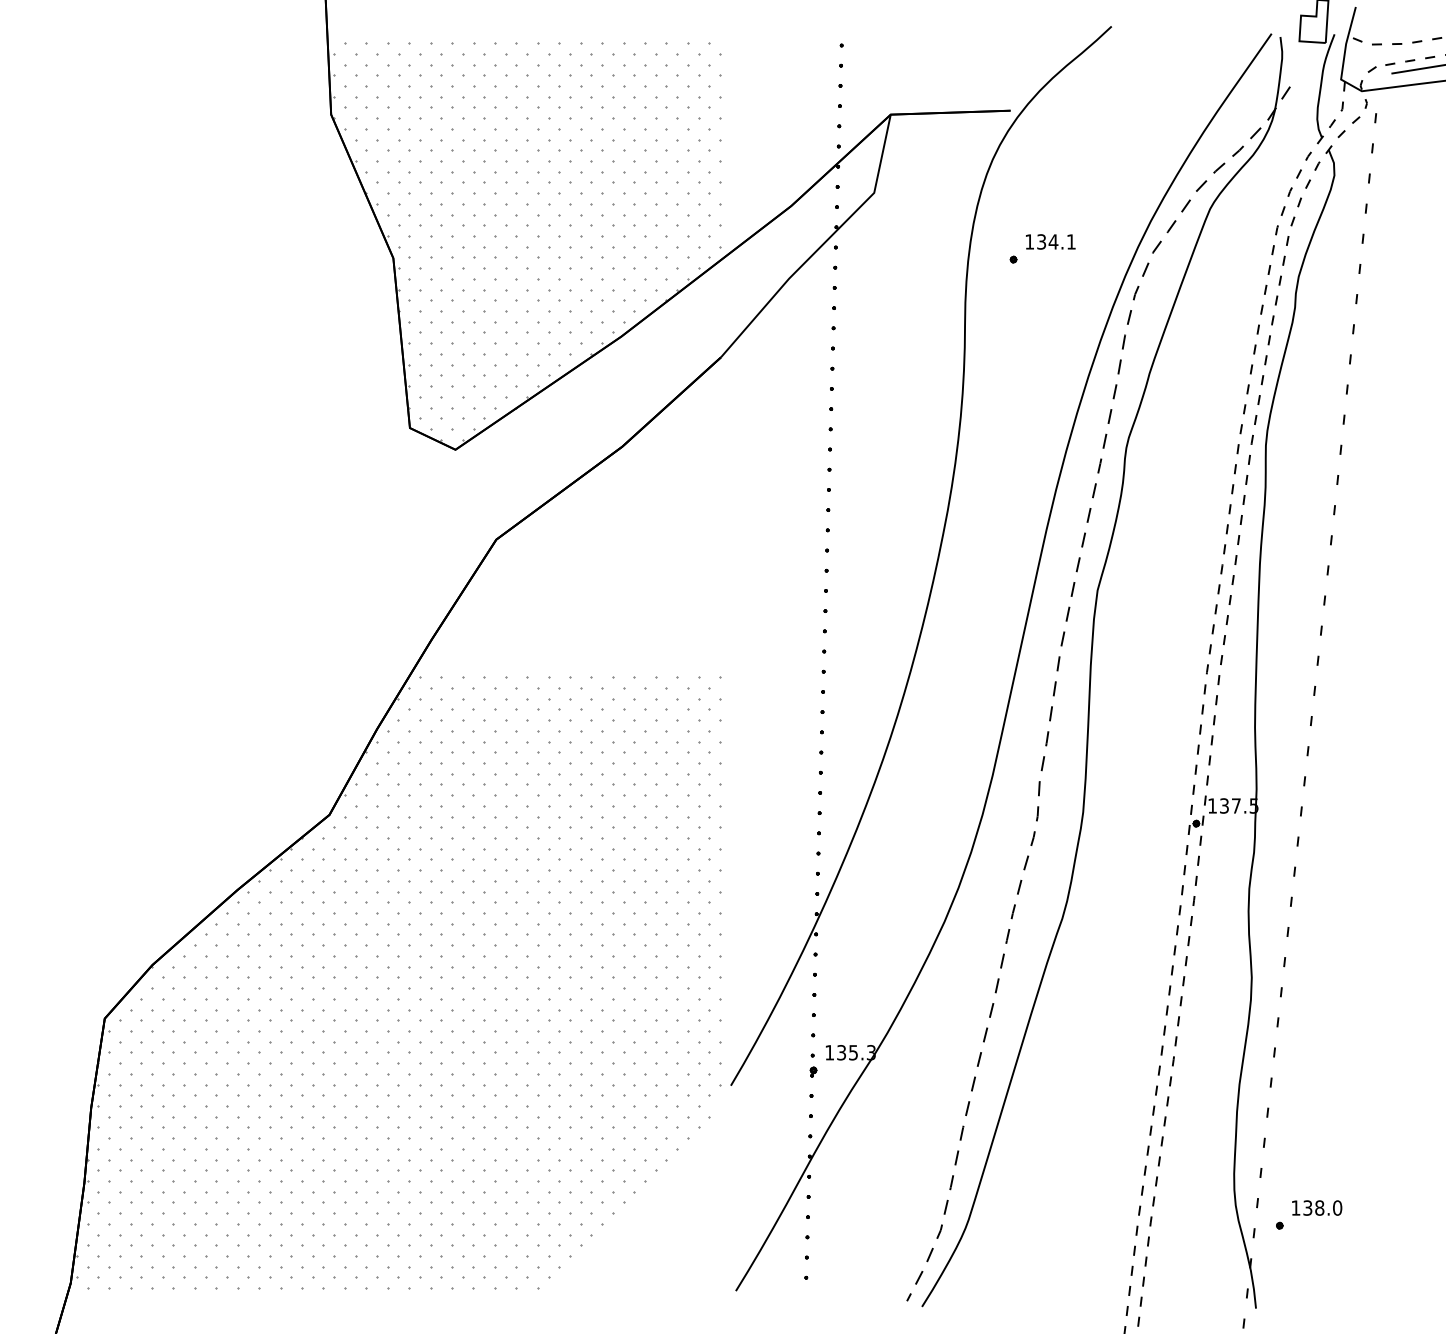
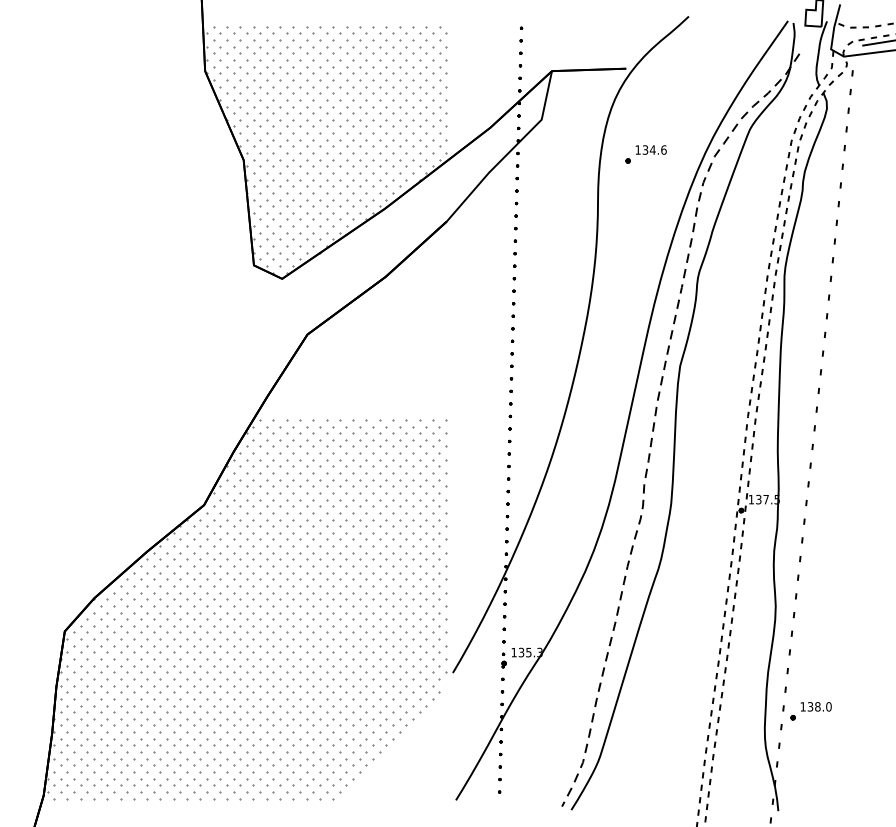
text: (1070, 241) -> (663, 149), 134.1 -> 134.6
part: (1307, 1215) -> (810, 711), moved

